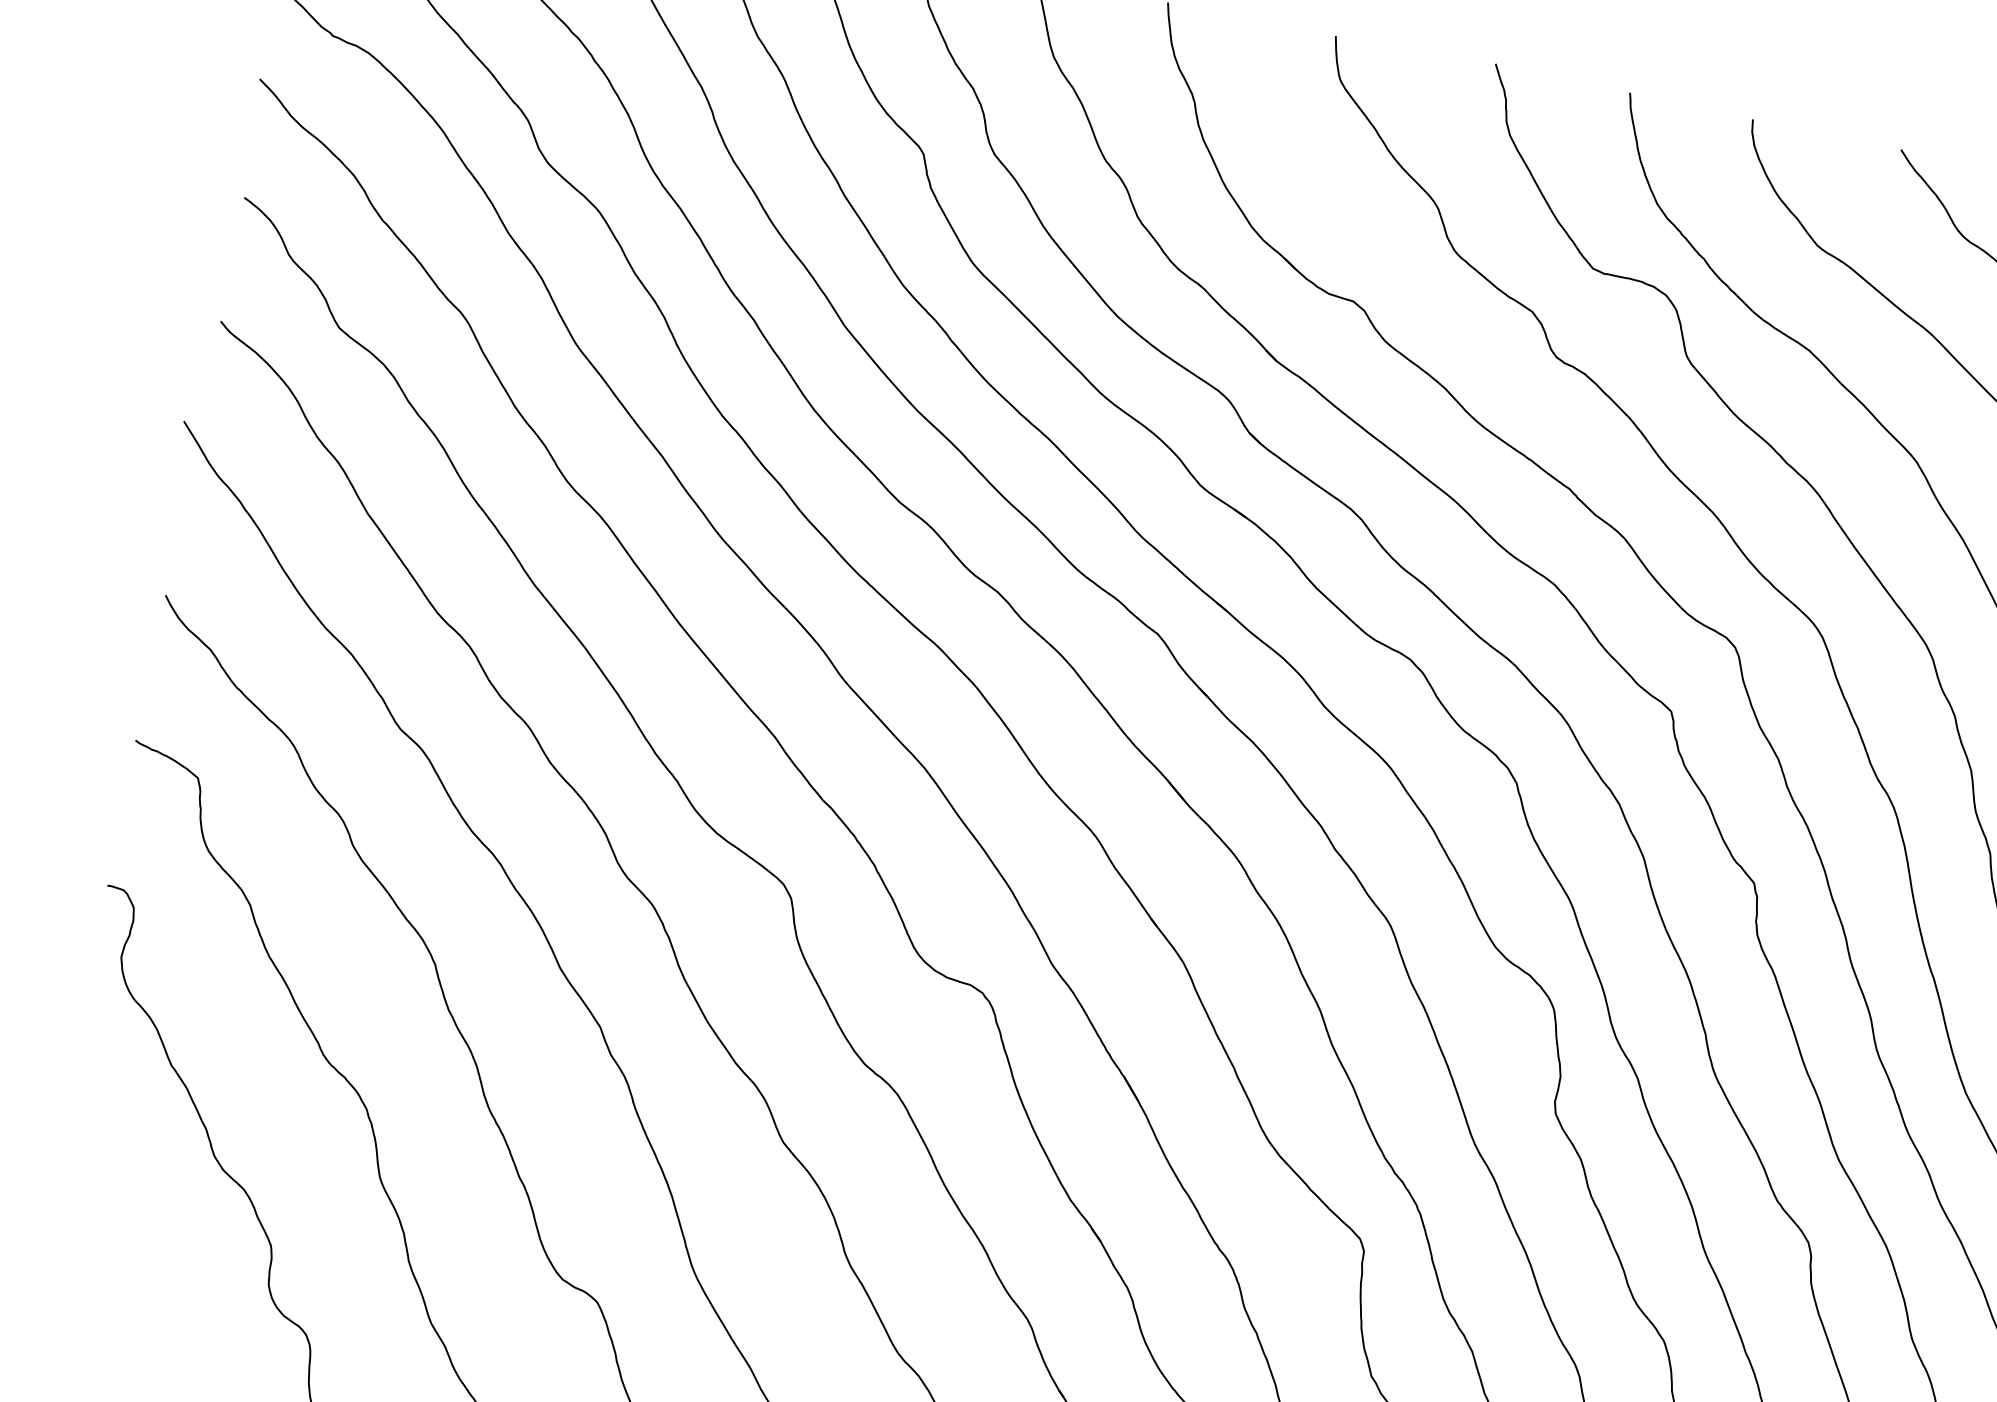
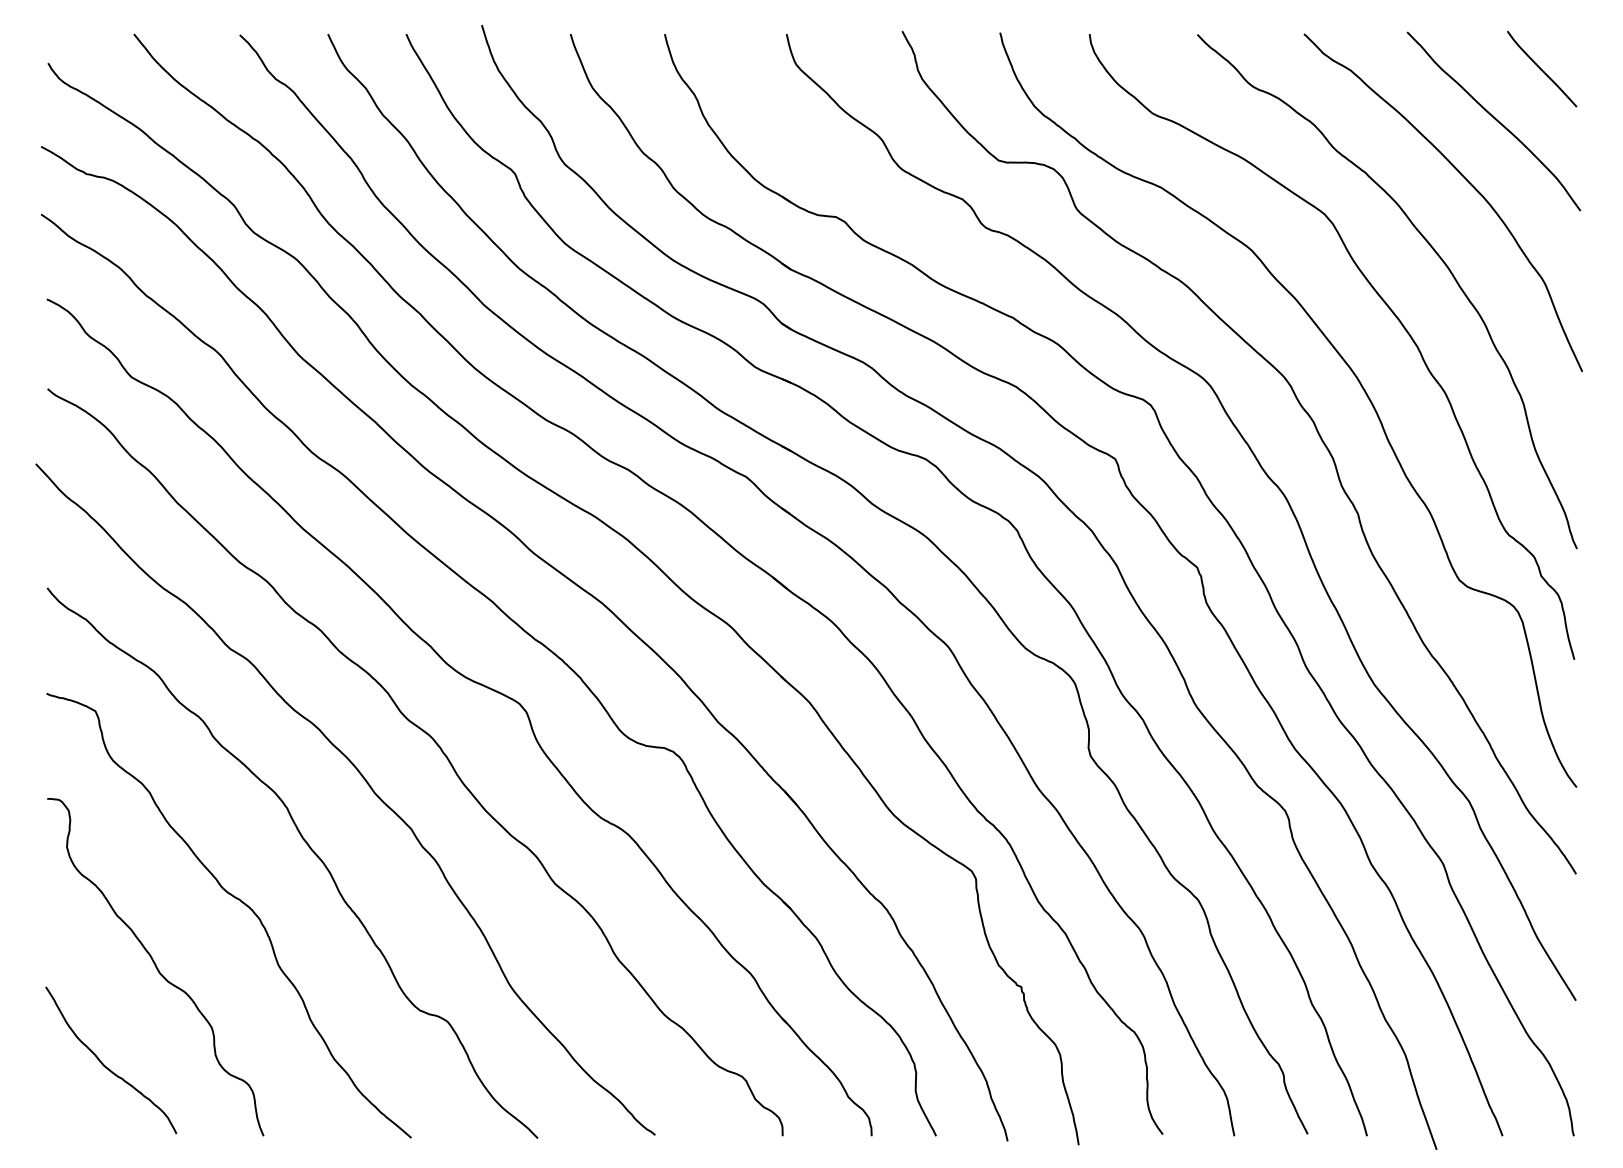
curve: (114, 1268) -> (105, 1065), added

